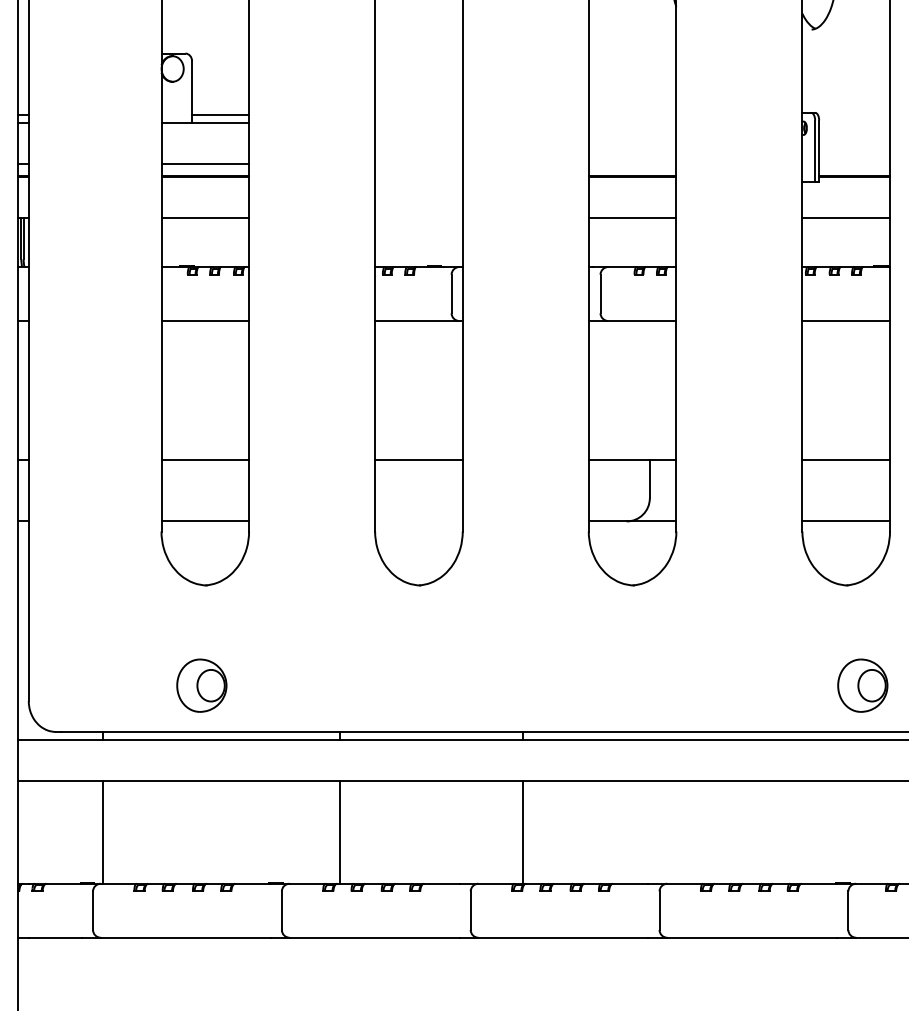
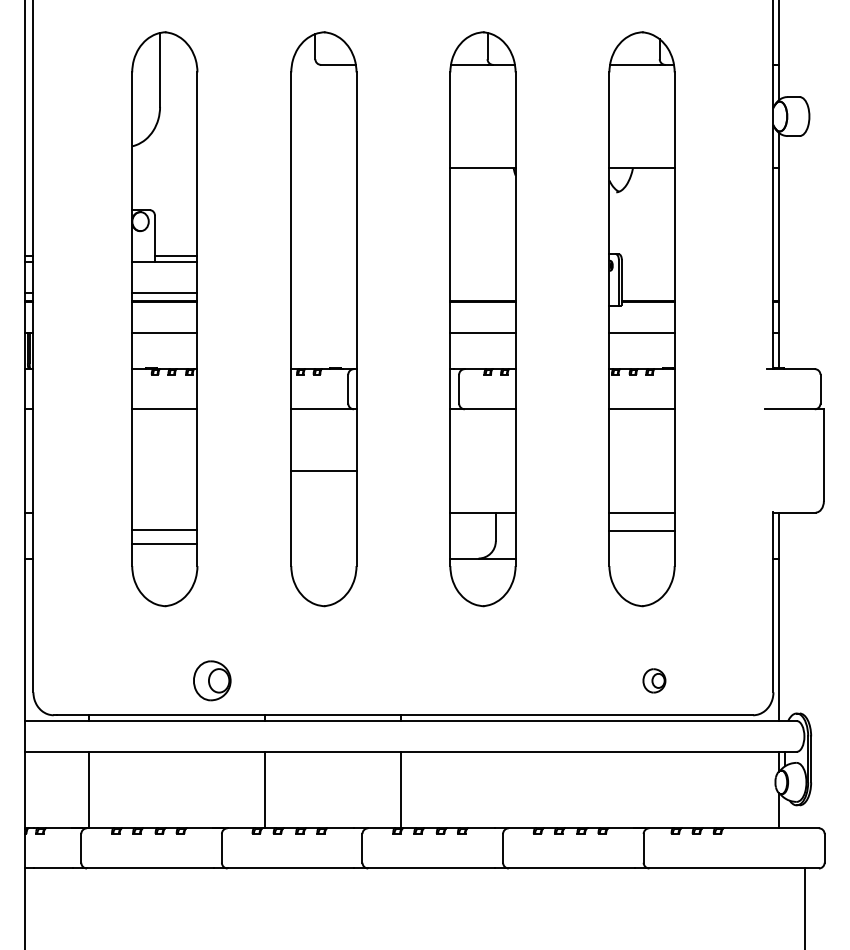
line: (204, 459) -> (164, 543), moved
line: (418, 459) -> (323, 470), moved
line: (204, 521) -> (164, 529), moved
line: (845, 521) -> (641, 530), moved
part: (202, 685) -> (212, 680), moved
part: (862, 685) -> (654, 680), size x0.6

